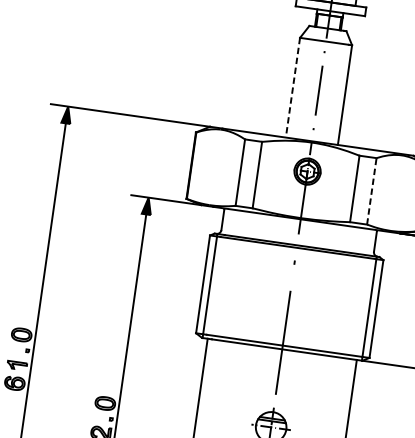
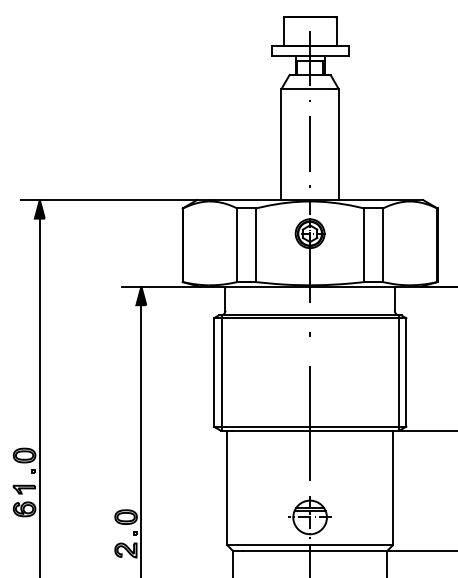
line: (293, 88) -> (281, 145), dashed -> solid
line: (372, 191) -> (383, 245), dashed -> solid

